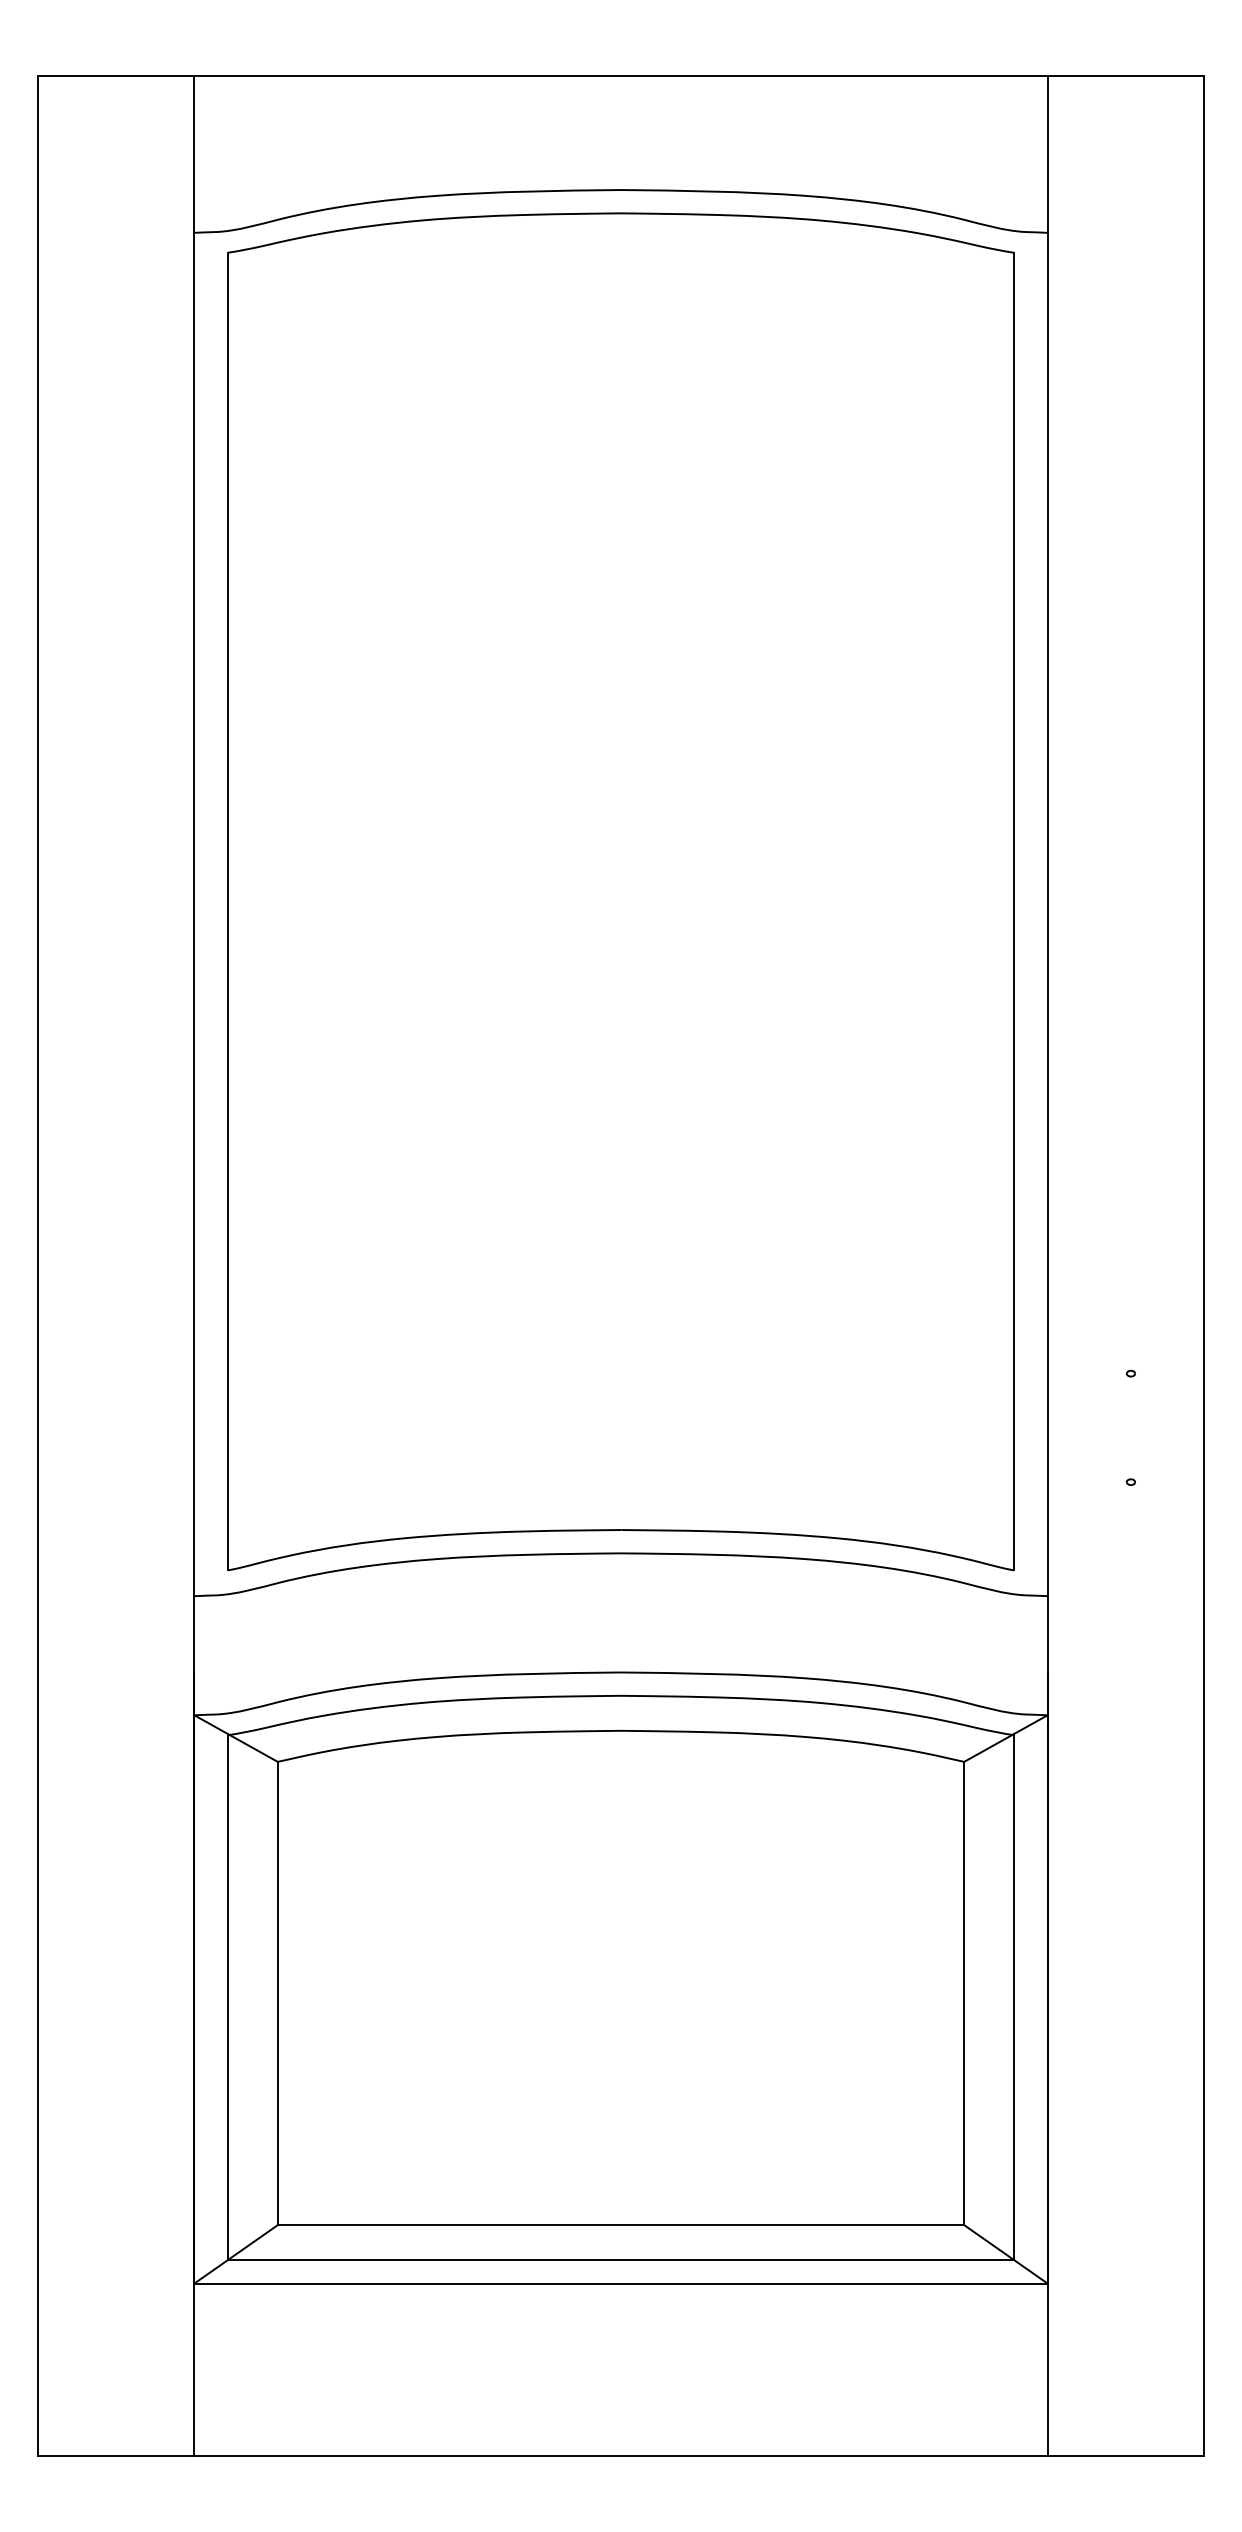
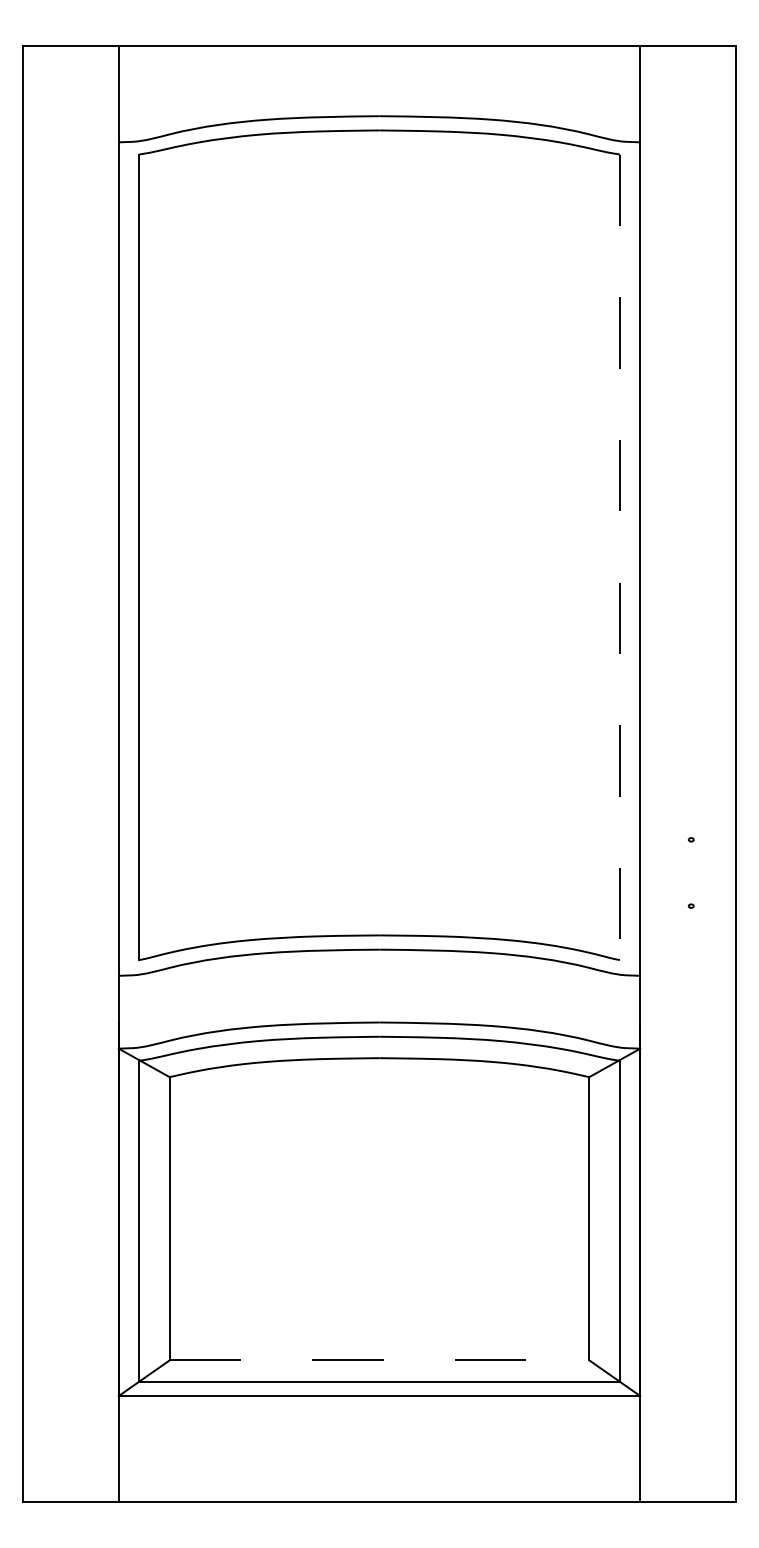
line: (1013, 911) -> (619, 557), solid -> dashed
line: (621, 2225) -> (379, 1360), solid -> dashed

